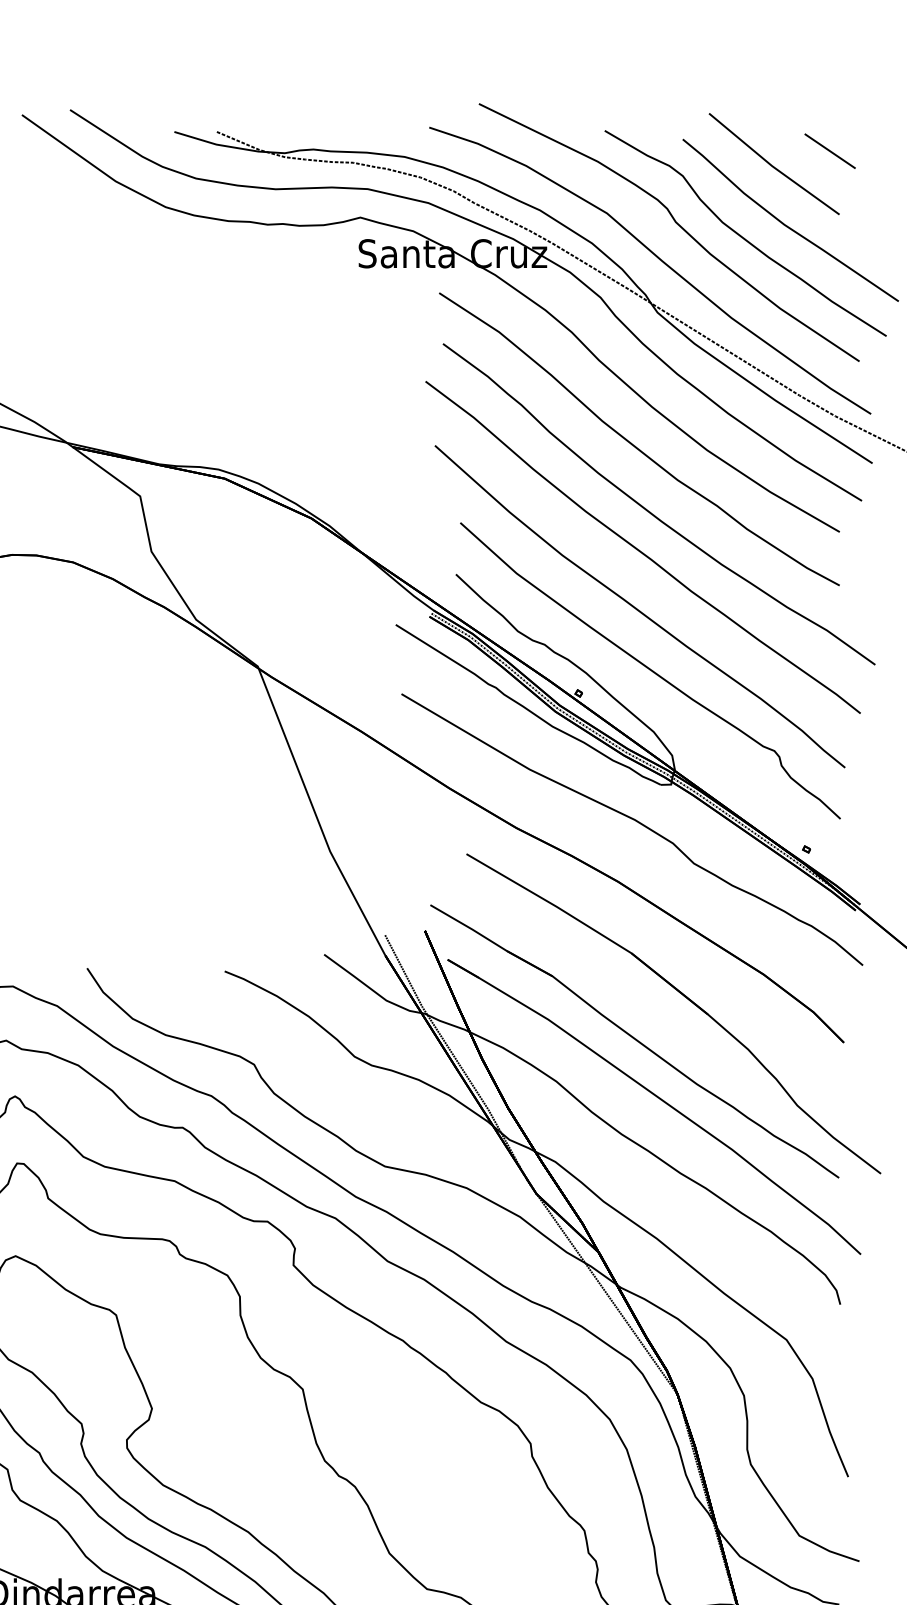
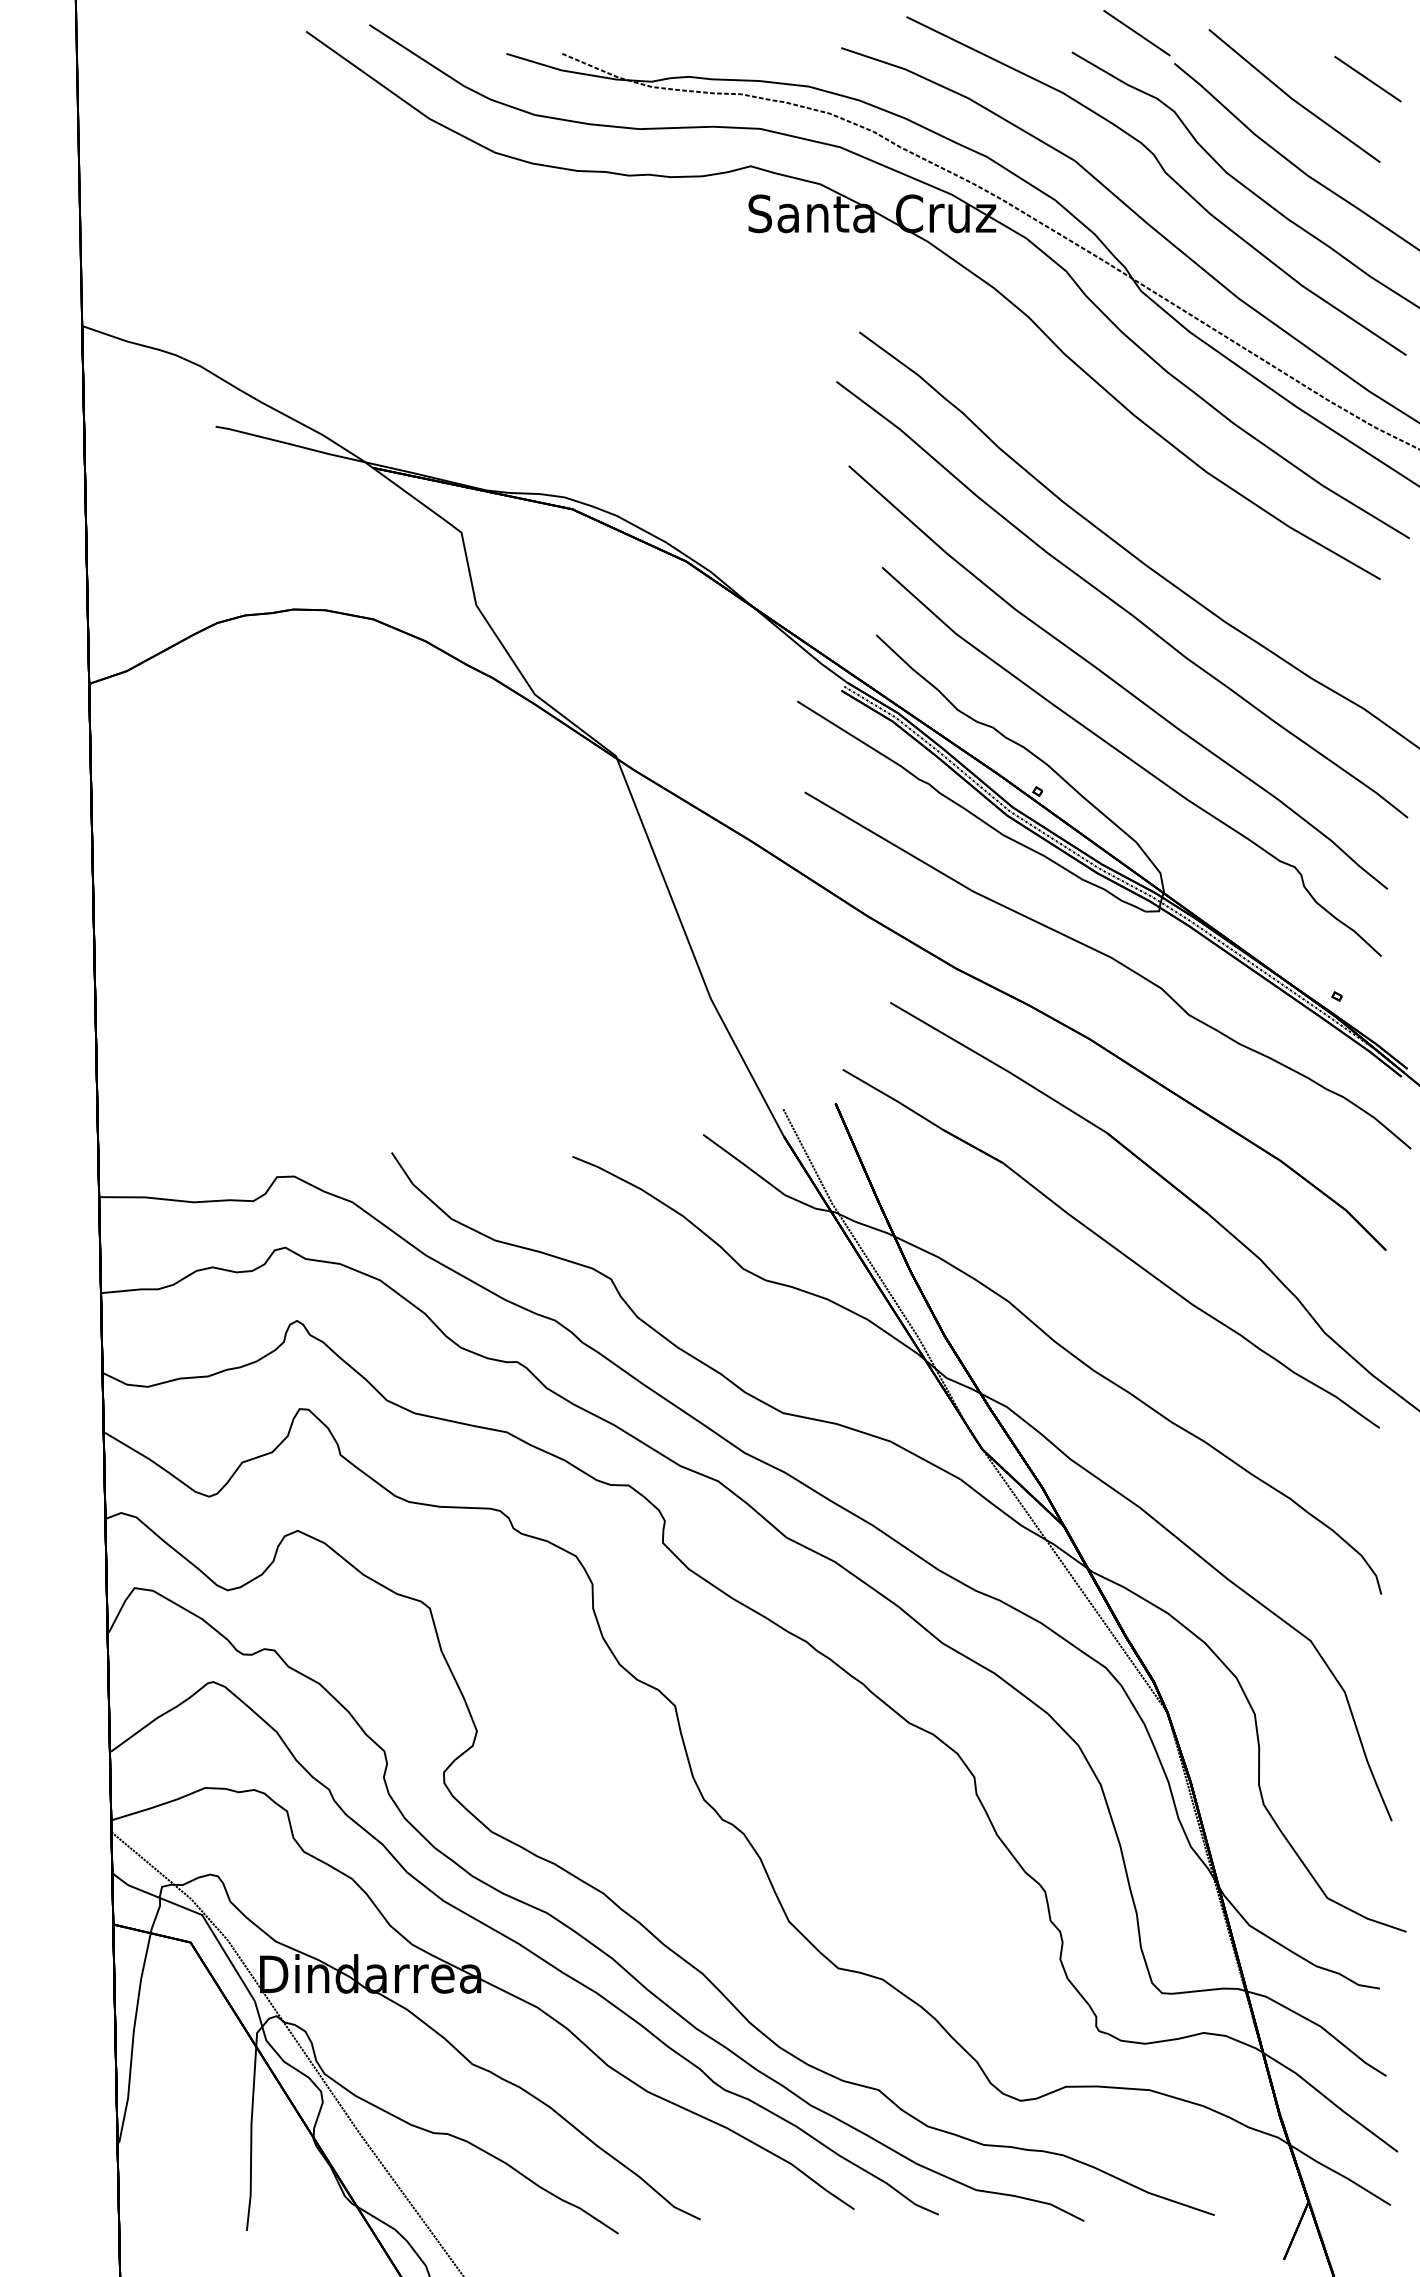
line: (653, 116) -> (1136, 33), added
curve: (635, 446) -> (1112, 466), removed
part: (660, 1099) -> (1144, 1325), removed

